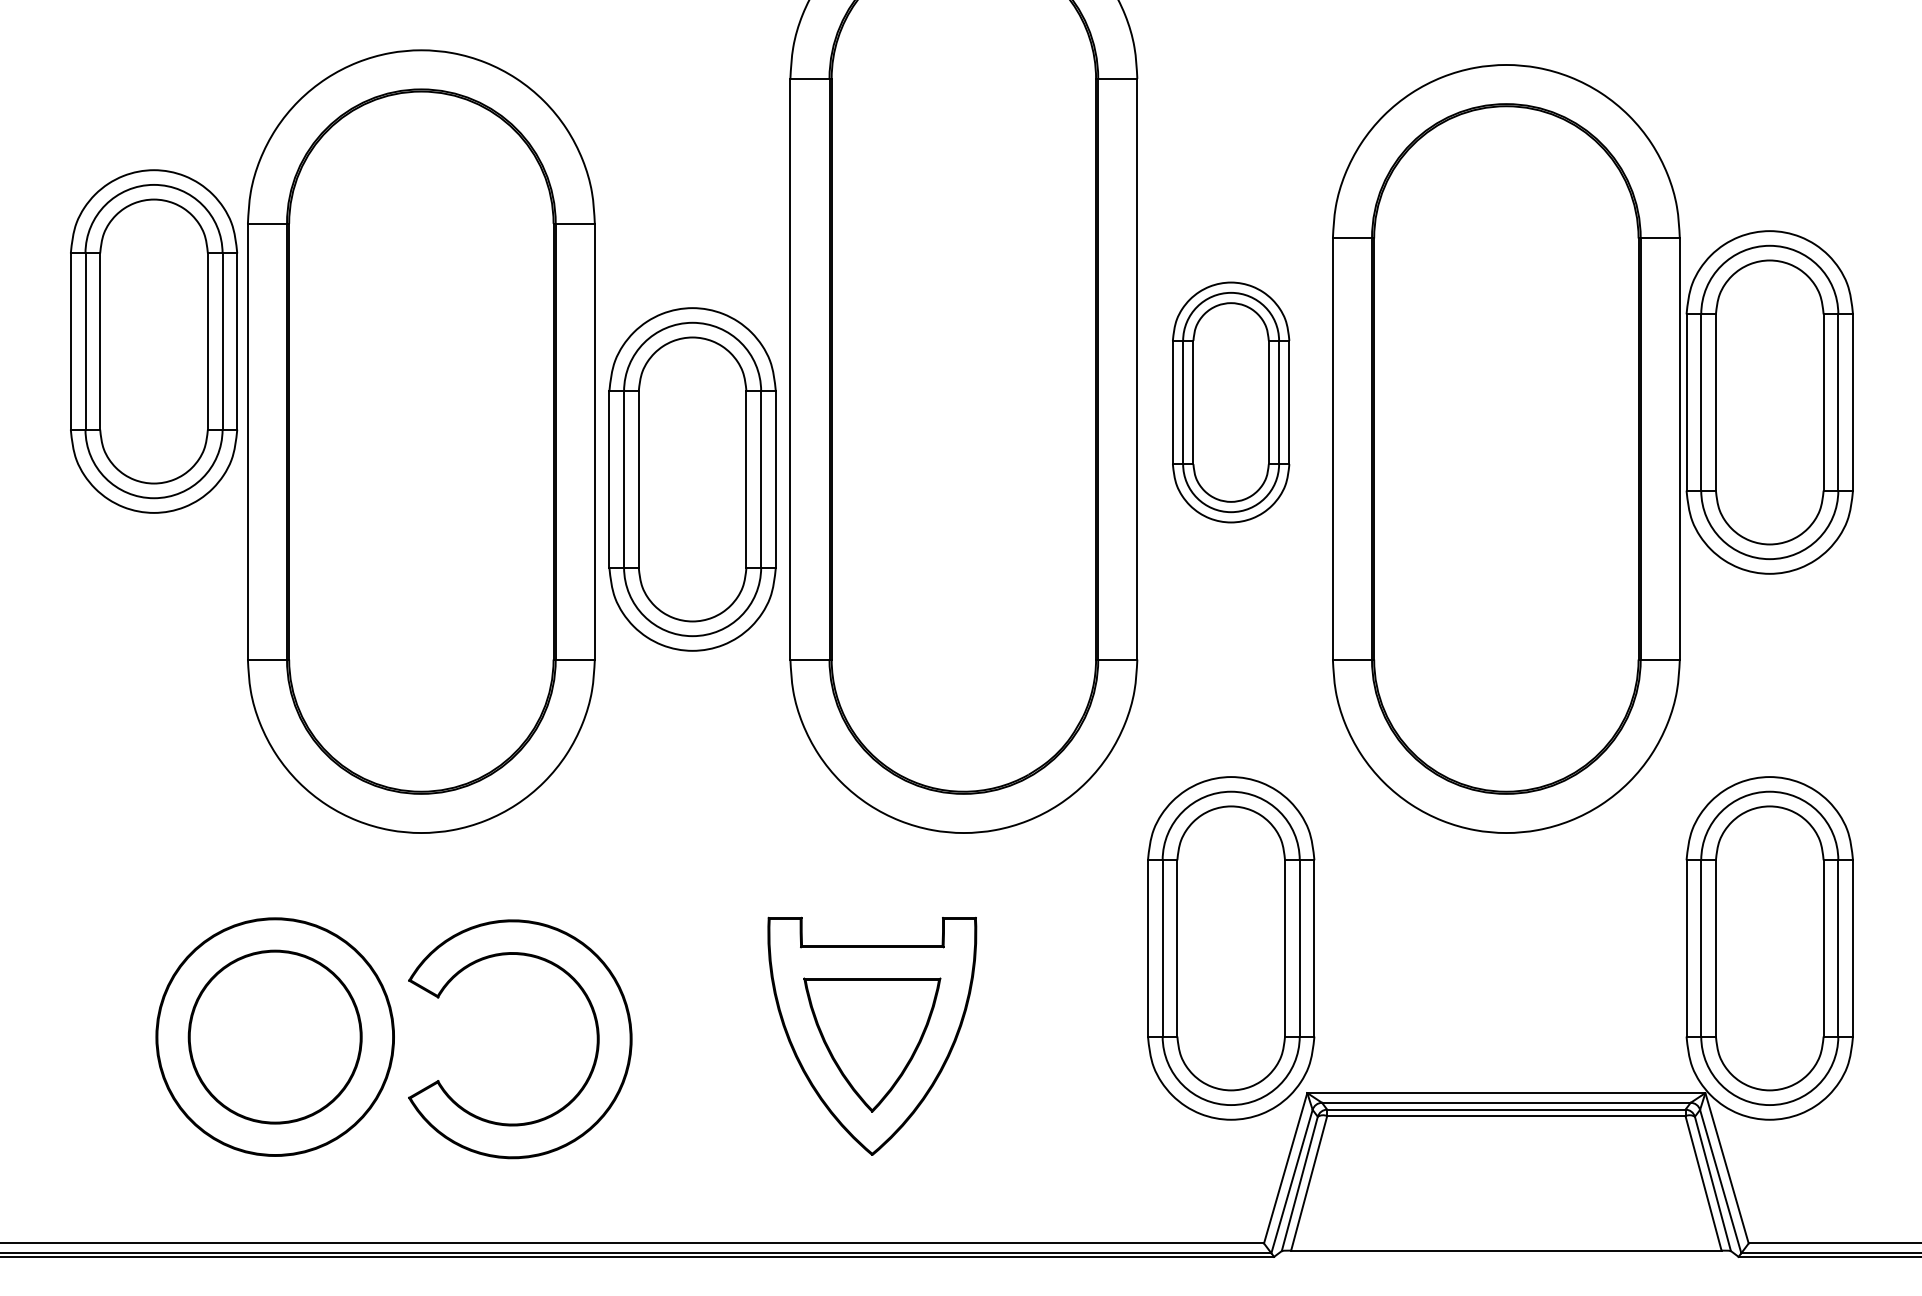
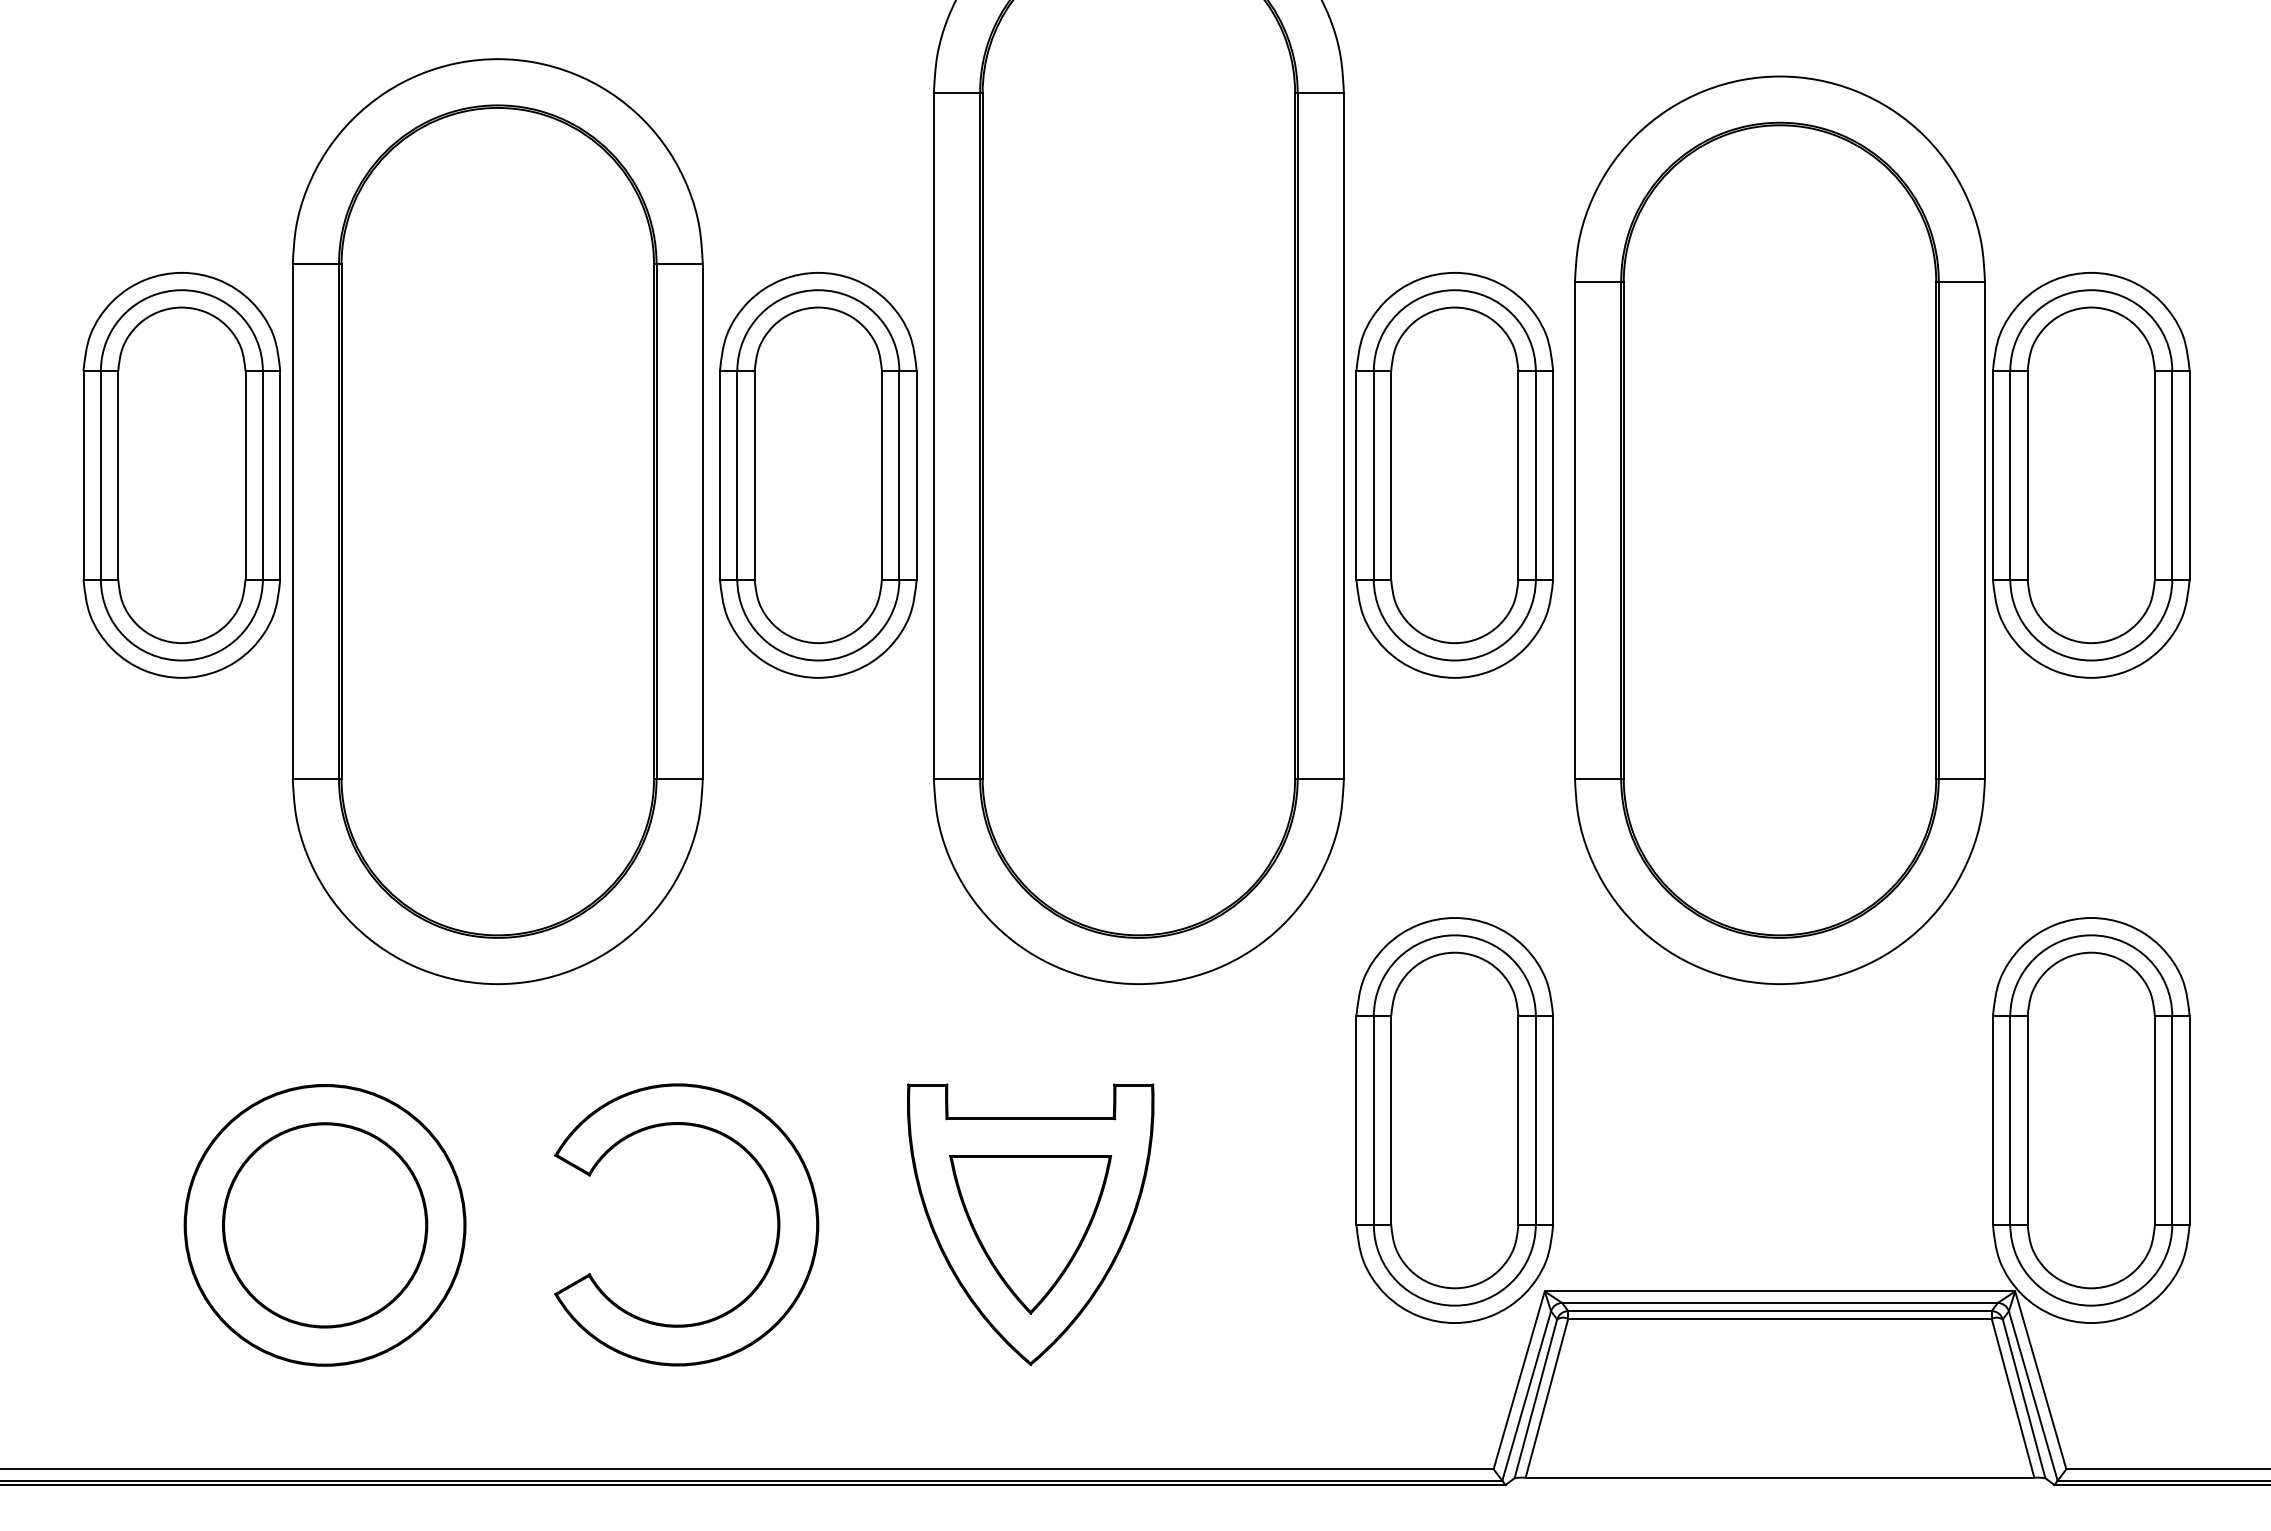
part: (153, 341) -> (181, 475), moved
part: (1230, 402) -> (1454, 475), size x1.43
part: (692, 479) -> (818, 475), moved
part: (596, 1031) -> (776, 1215), moved

